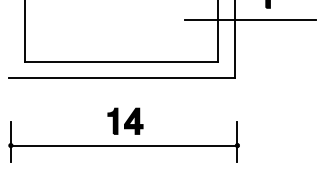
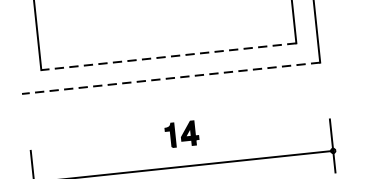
line: (121, 62) -> (168, 57), solid -> dashed
line: (121, 78) -> (170, 78), solid -> dashed
part: (125, 120) -> (181, 133), size x0.7

